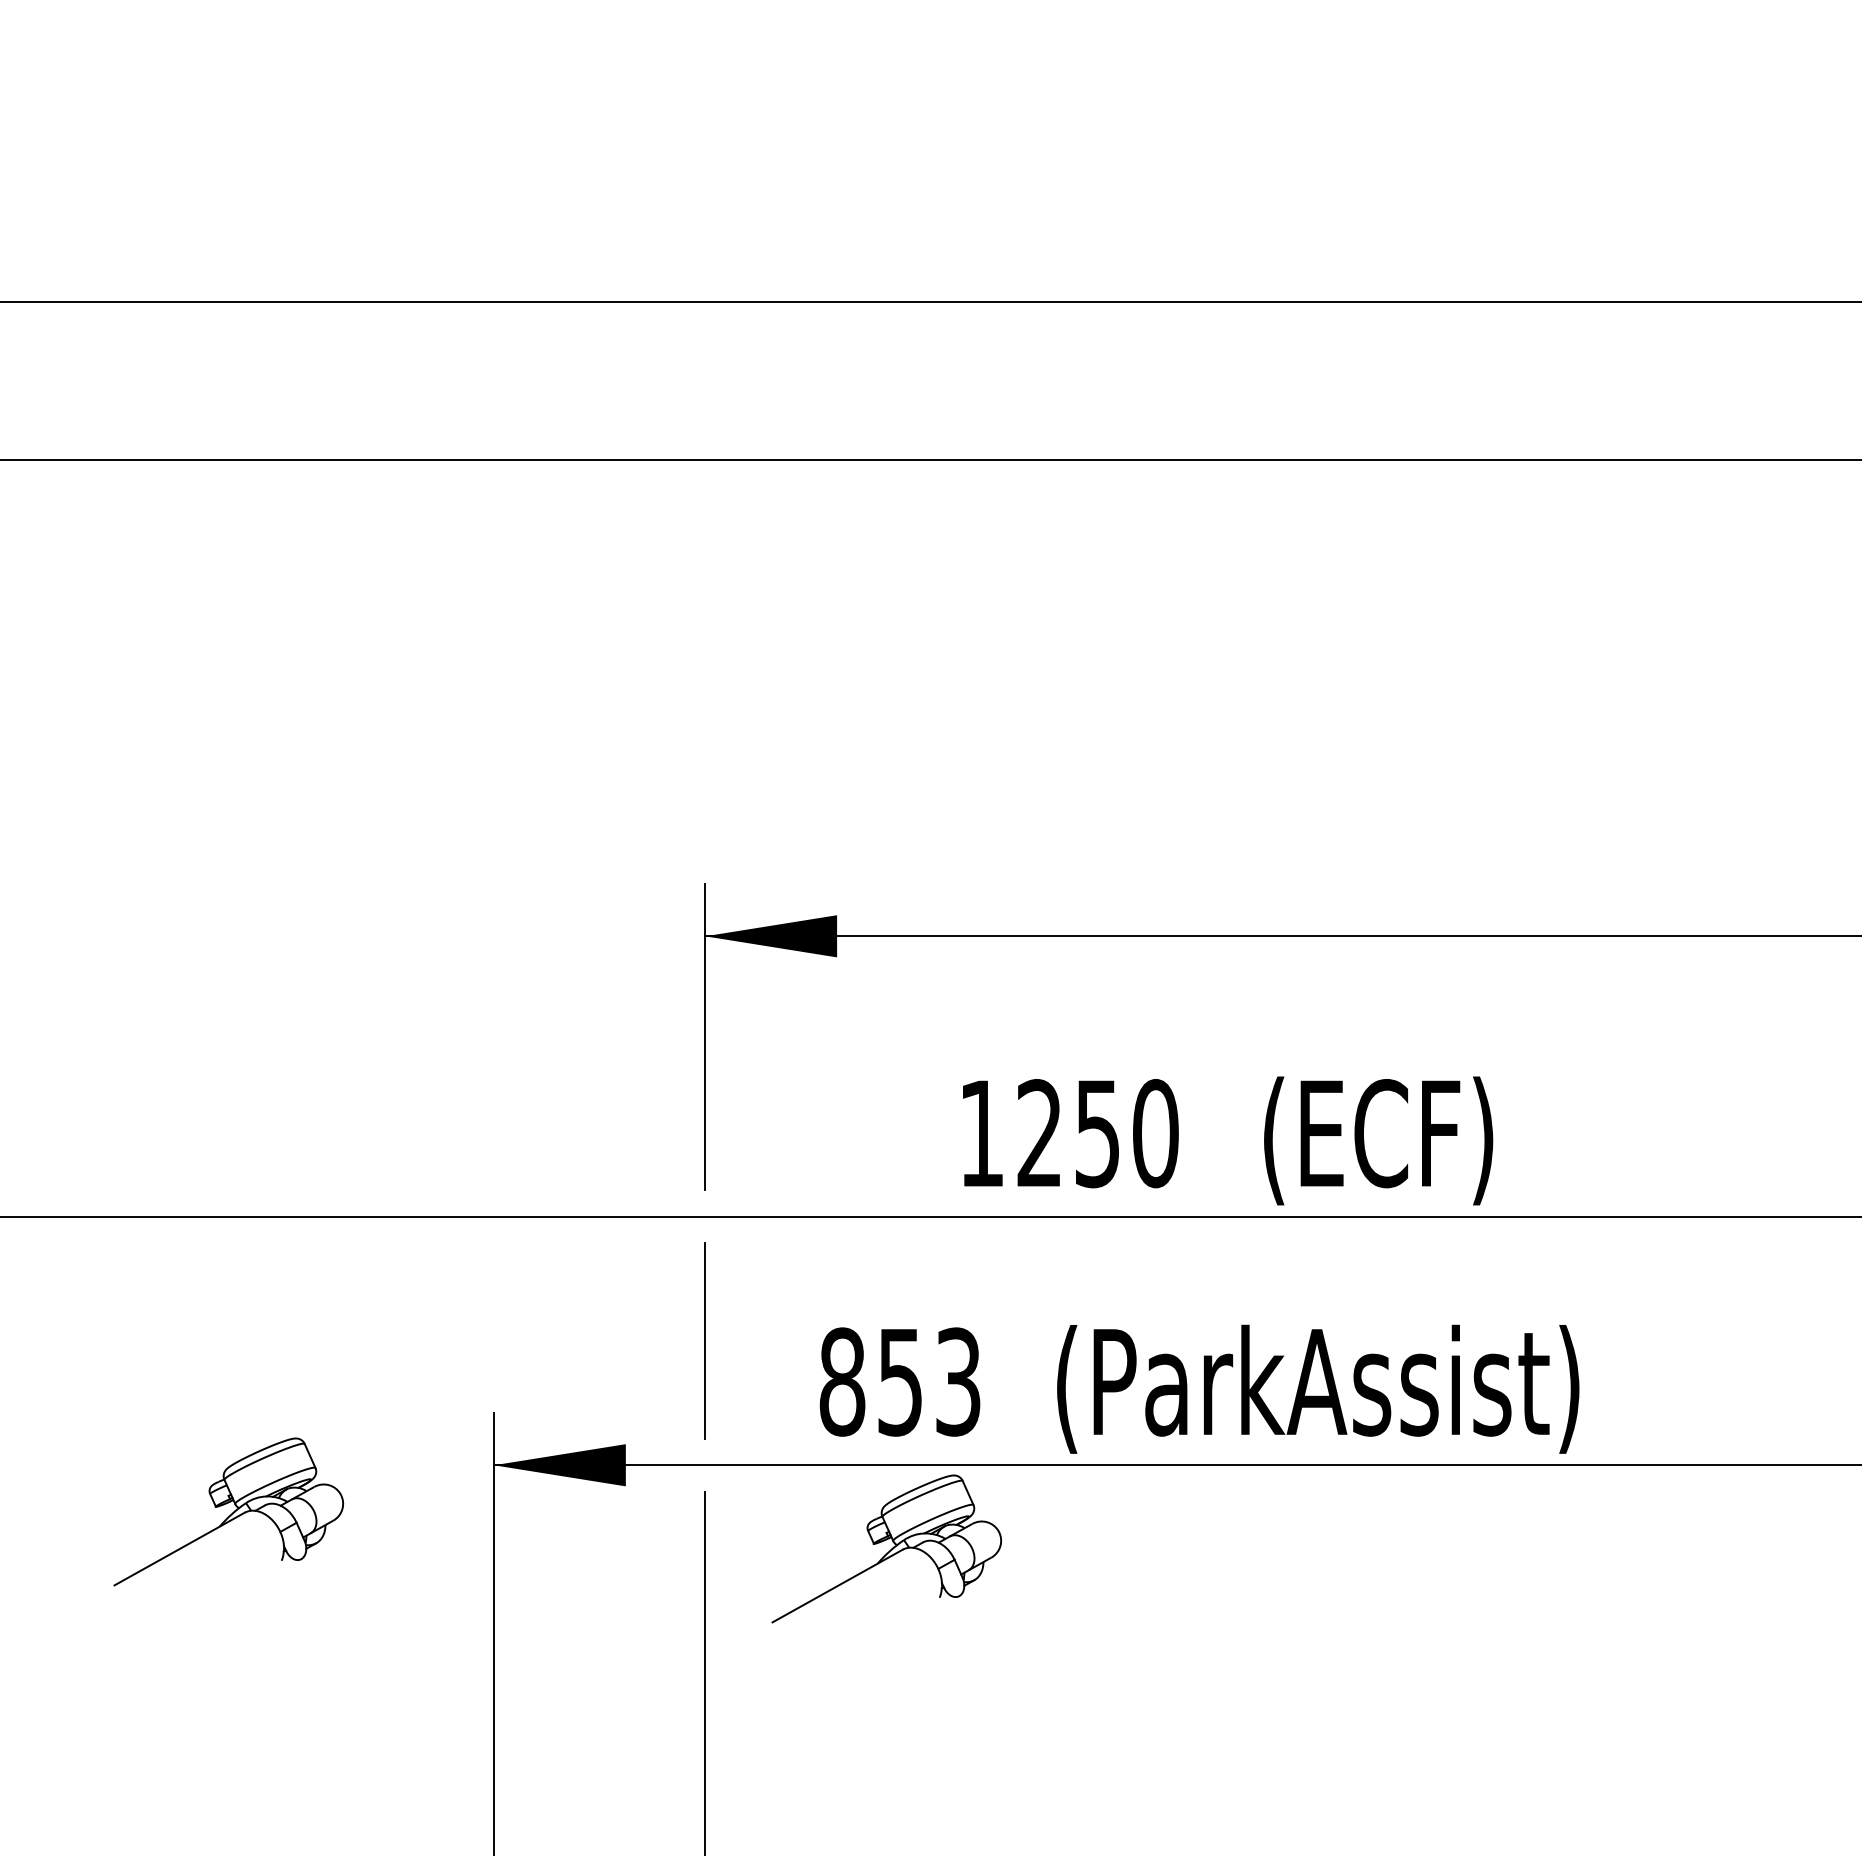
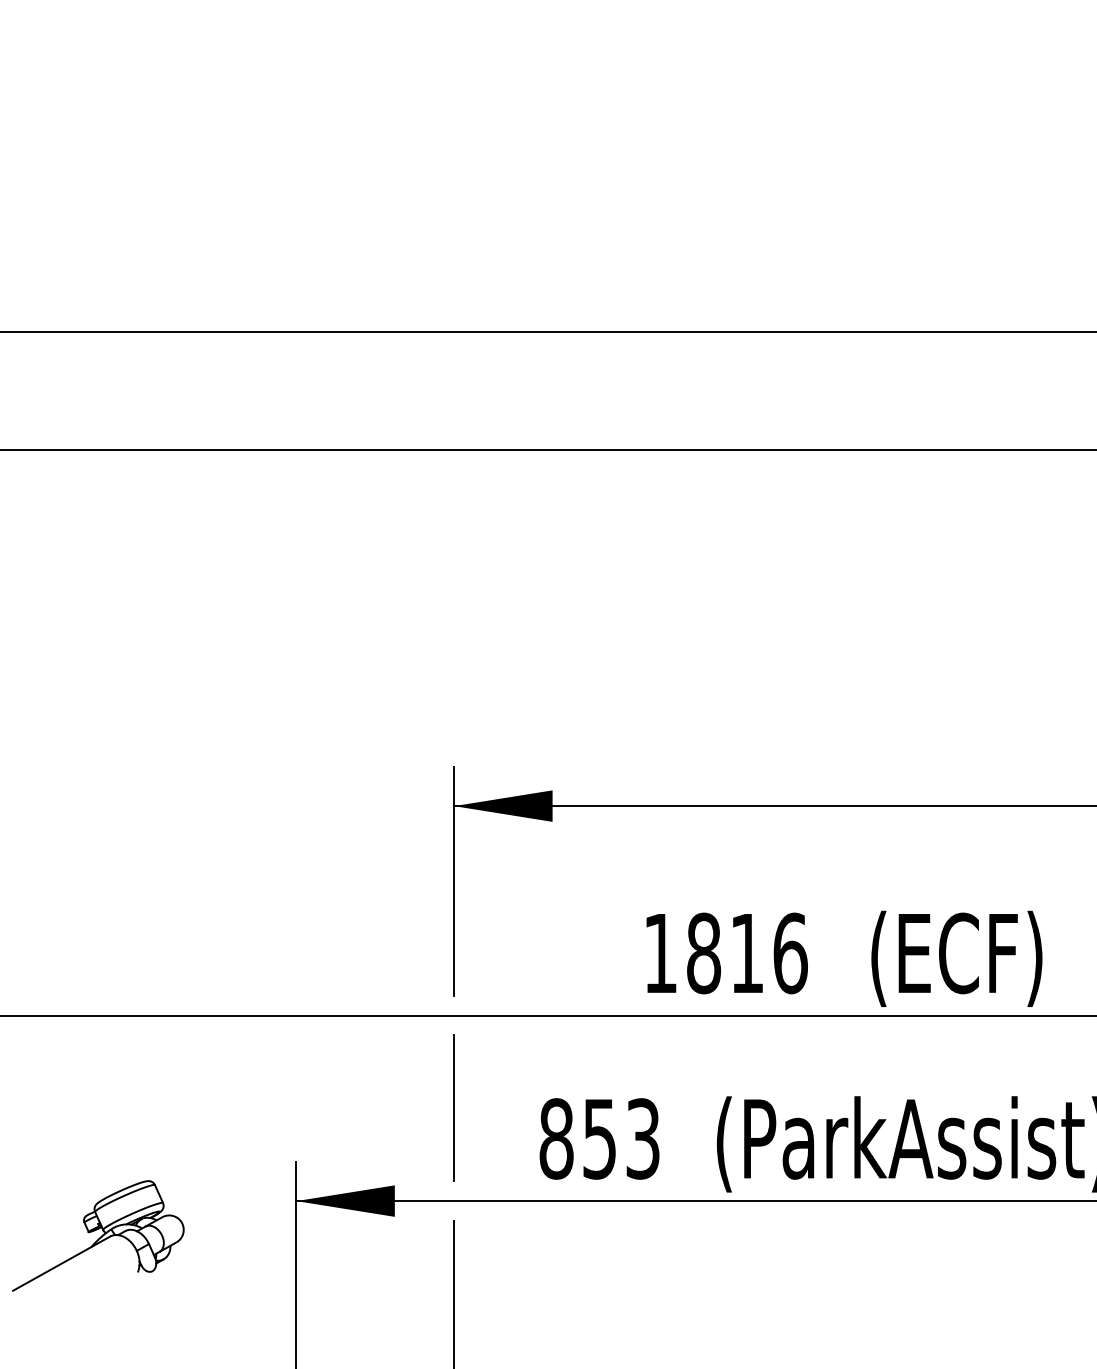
text: (1098, 1133) -> (747, 953), 1250 -> 1816
part: (886, 1548) -> (589, 1263), removed

